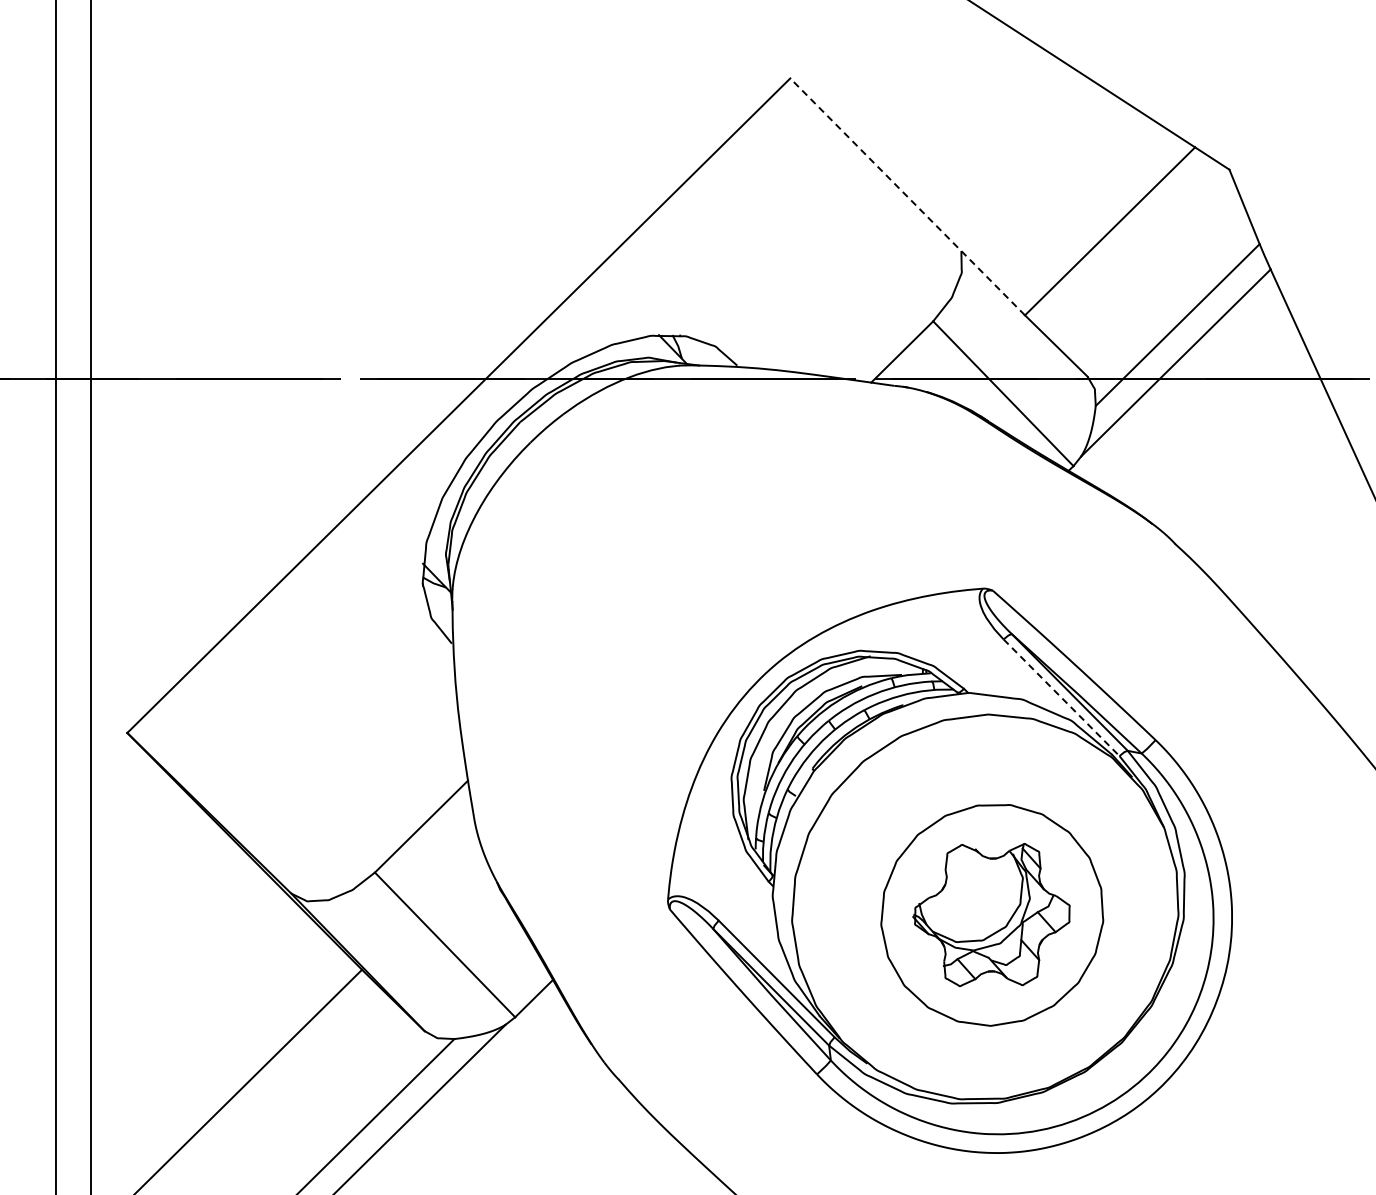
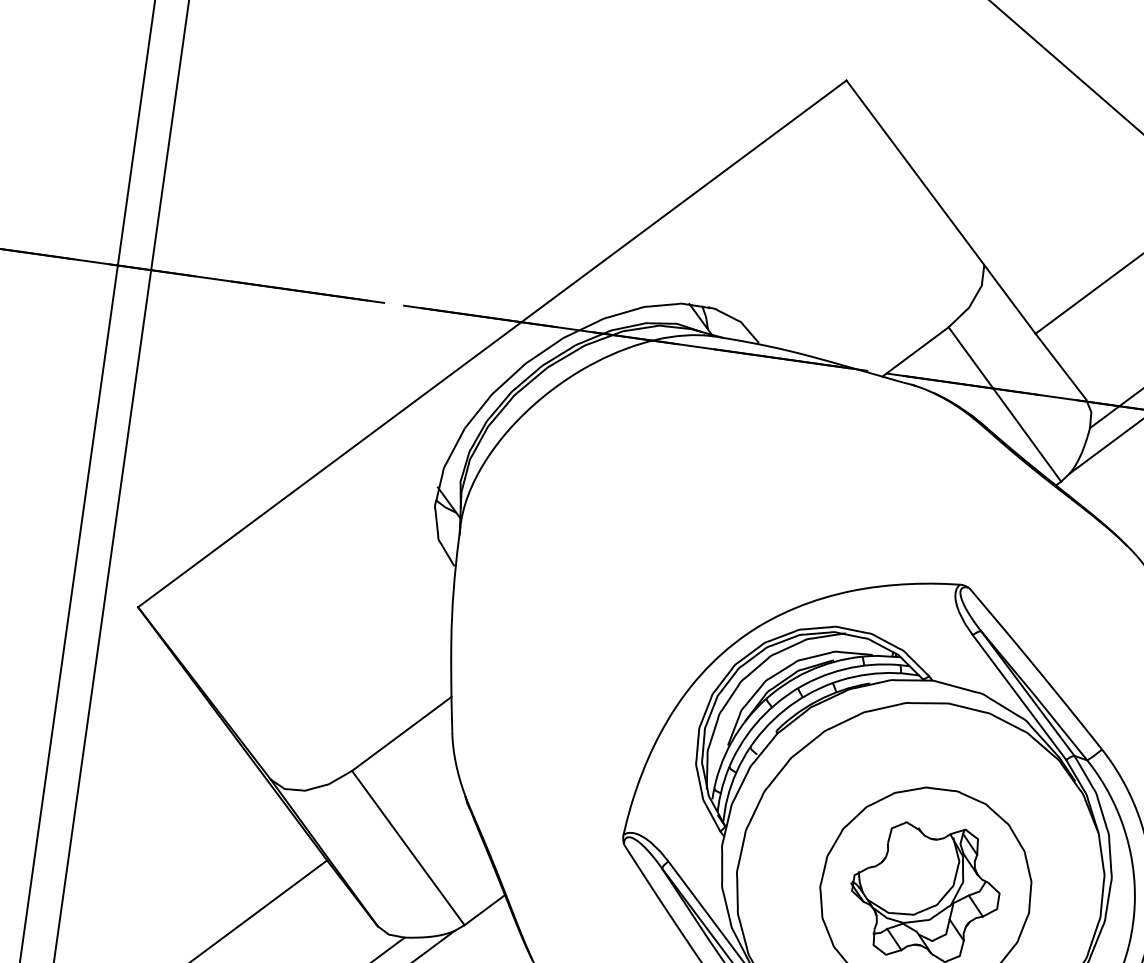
line: (907, 196) -> (940, 206), dashed -> solid
line: (1061, 698) -> (1019, 698), dashed -> solid

